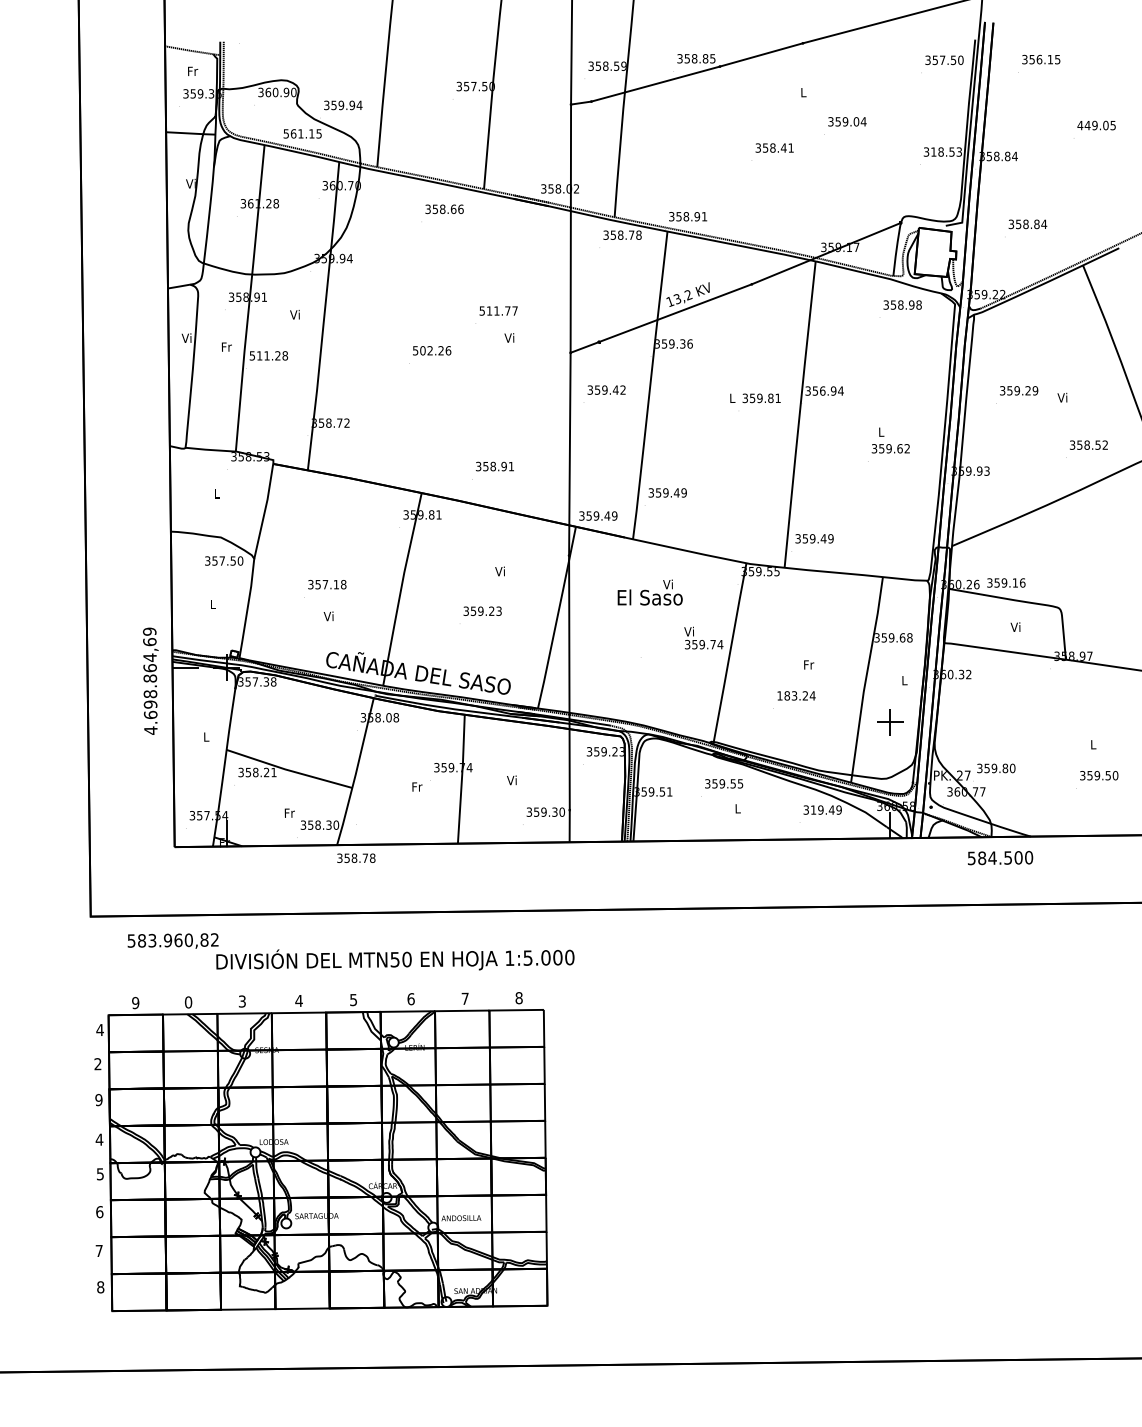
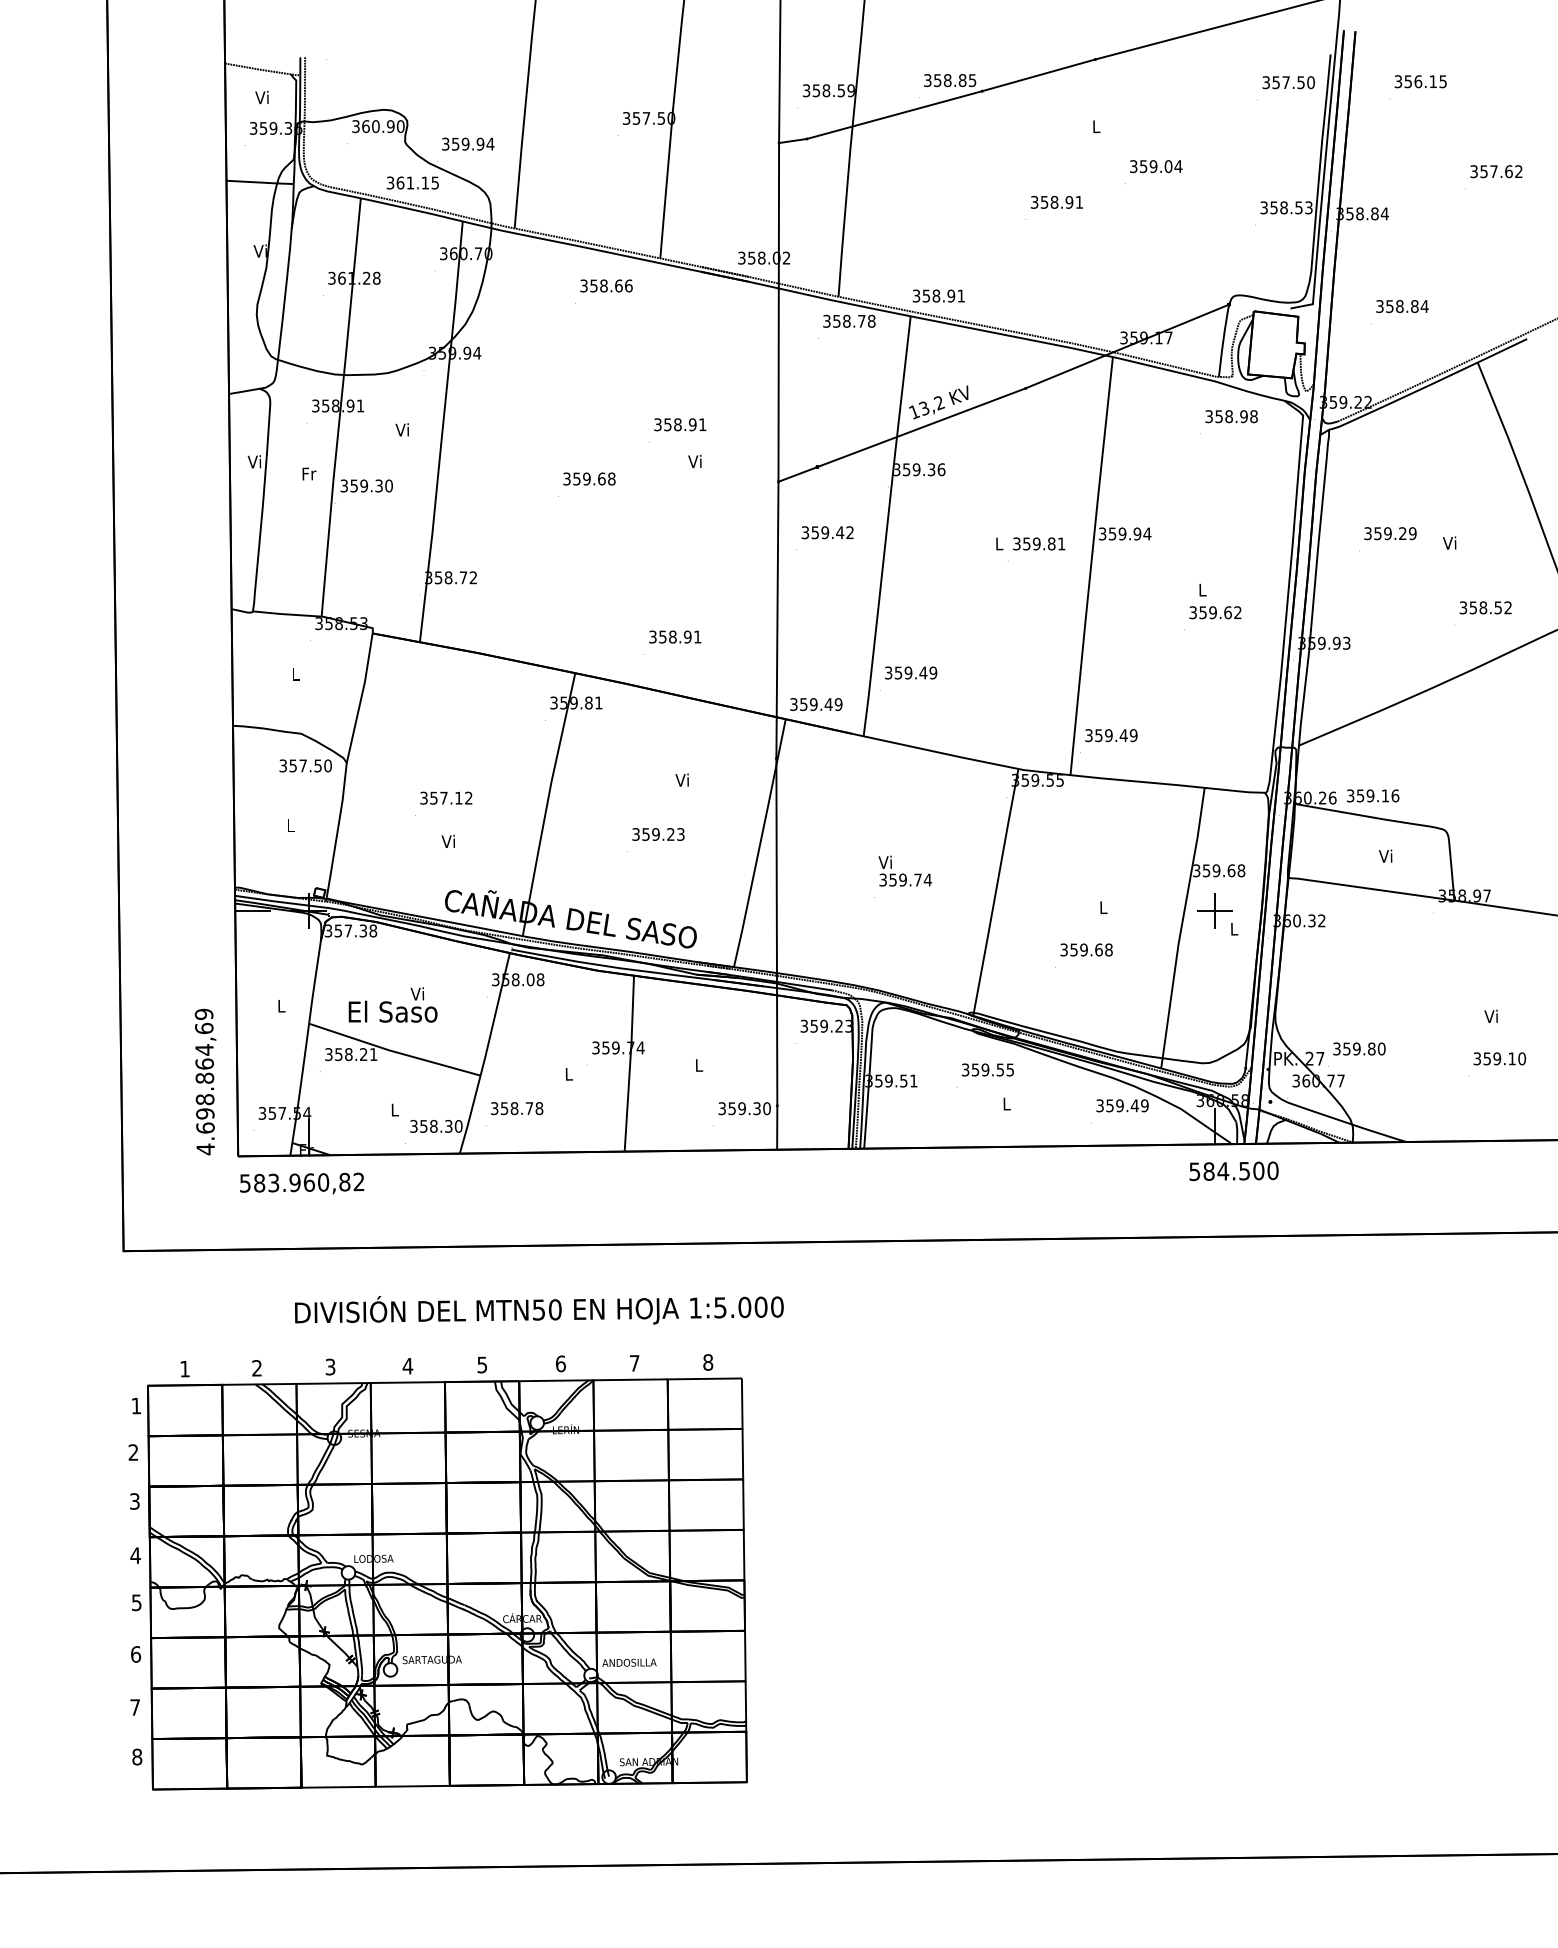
text: (192, 71) -> (262, 97), Fr -> Vi
text: (1096, 125) -> (1496, 171), 449.05 -> 357.62
text: (286, 133) -> (390, 182), 561.15 -> 361.15
text: (783, 147) -> (1069, 201), 358.41 -> 358.91
text: (933, 151) -> (1273, 207), 318.53 -> 358.53
text: (498, 310) -> (680, 424), 511.77 -> 358.91
text: (432, 350) -> (589, 478), 502.26 -> 359.68
text: (268, 355) -> (366, 485), 511.28 -> 359.30
text: (822, 390) -> (1122, 533), 356.94 -> 359.94
text: (343, 584) -> (468, 797), 357.18 -> 357.12
text: (649, 592) -> (392, 1004), moved
text: (703, 637) -> (904, 870), moved
text: (808, 664) -> (1103, 907), Fr -> L
text: (150, 680) -> (205, 1081), moved
text: (796, 695) -> (1086, 949), 183.24 -> 359.68
part: (890, 721) -> (1214, 910), moved
text: (1092, 743) -> (1490, 1015), L -> Vi
text: (1107, 775) -> (1511, 1058), 359.50 -> 359.10
text: (511, 779) -> (697, 1064), Vi -> L
text: (417, 787) -> (569, 1074), Fr -> L
text: (813, 809) -> (1109, 1105), 319.49 -> 359.49
text: (289, 812) -> (395, 1109), Fr -> L
text: (356, 858) -> (517, 1108), moved
text: (1000, 858) -> (1233, 1171), moved
text: (173, 941) -> (302, 1183), moved
text: (135, 1002) -> (184, 1368), 9 -> 1
text: (188, 1002) -> (257, 1368), 0 -> 2
text: (100, 1029) -> (136, 1405), 4 -> 1
text: (98, 1100) -> (134, 1501), 9 -> 3

